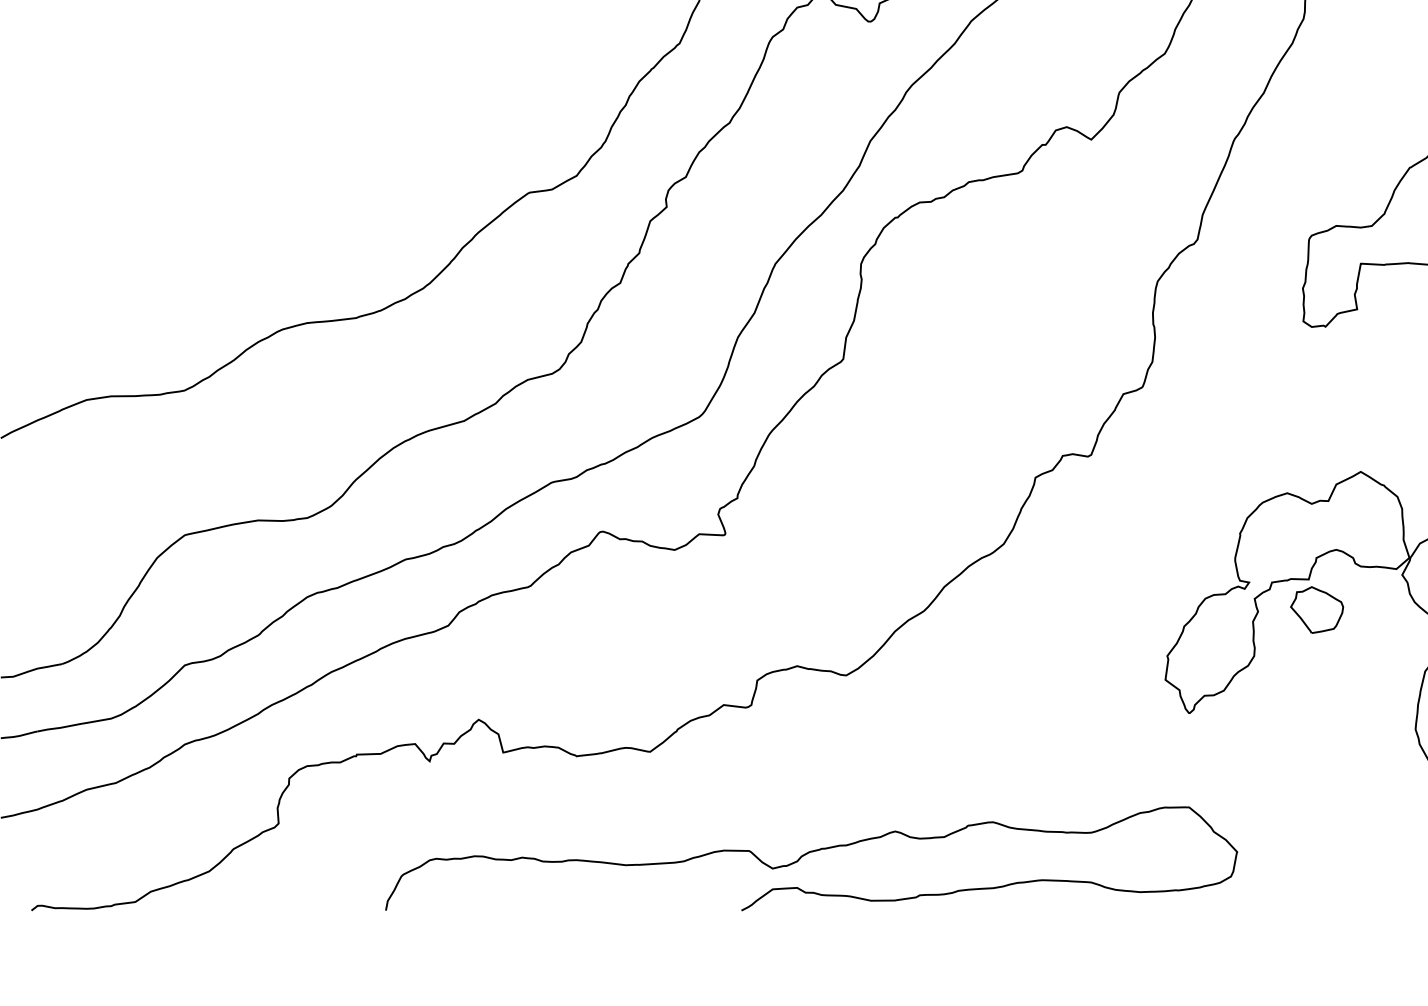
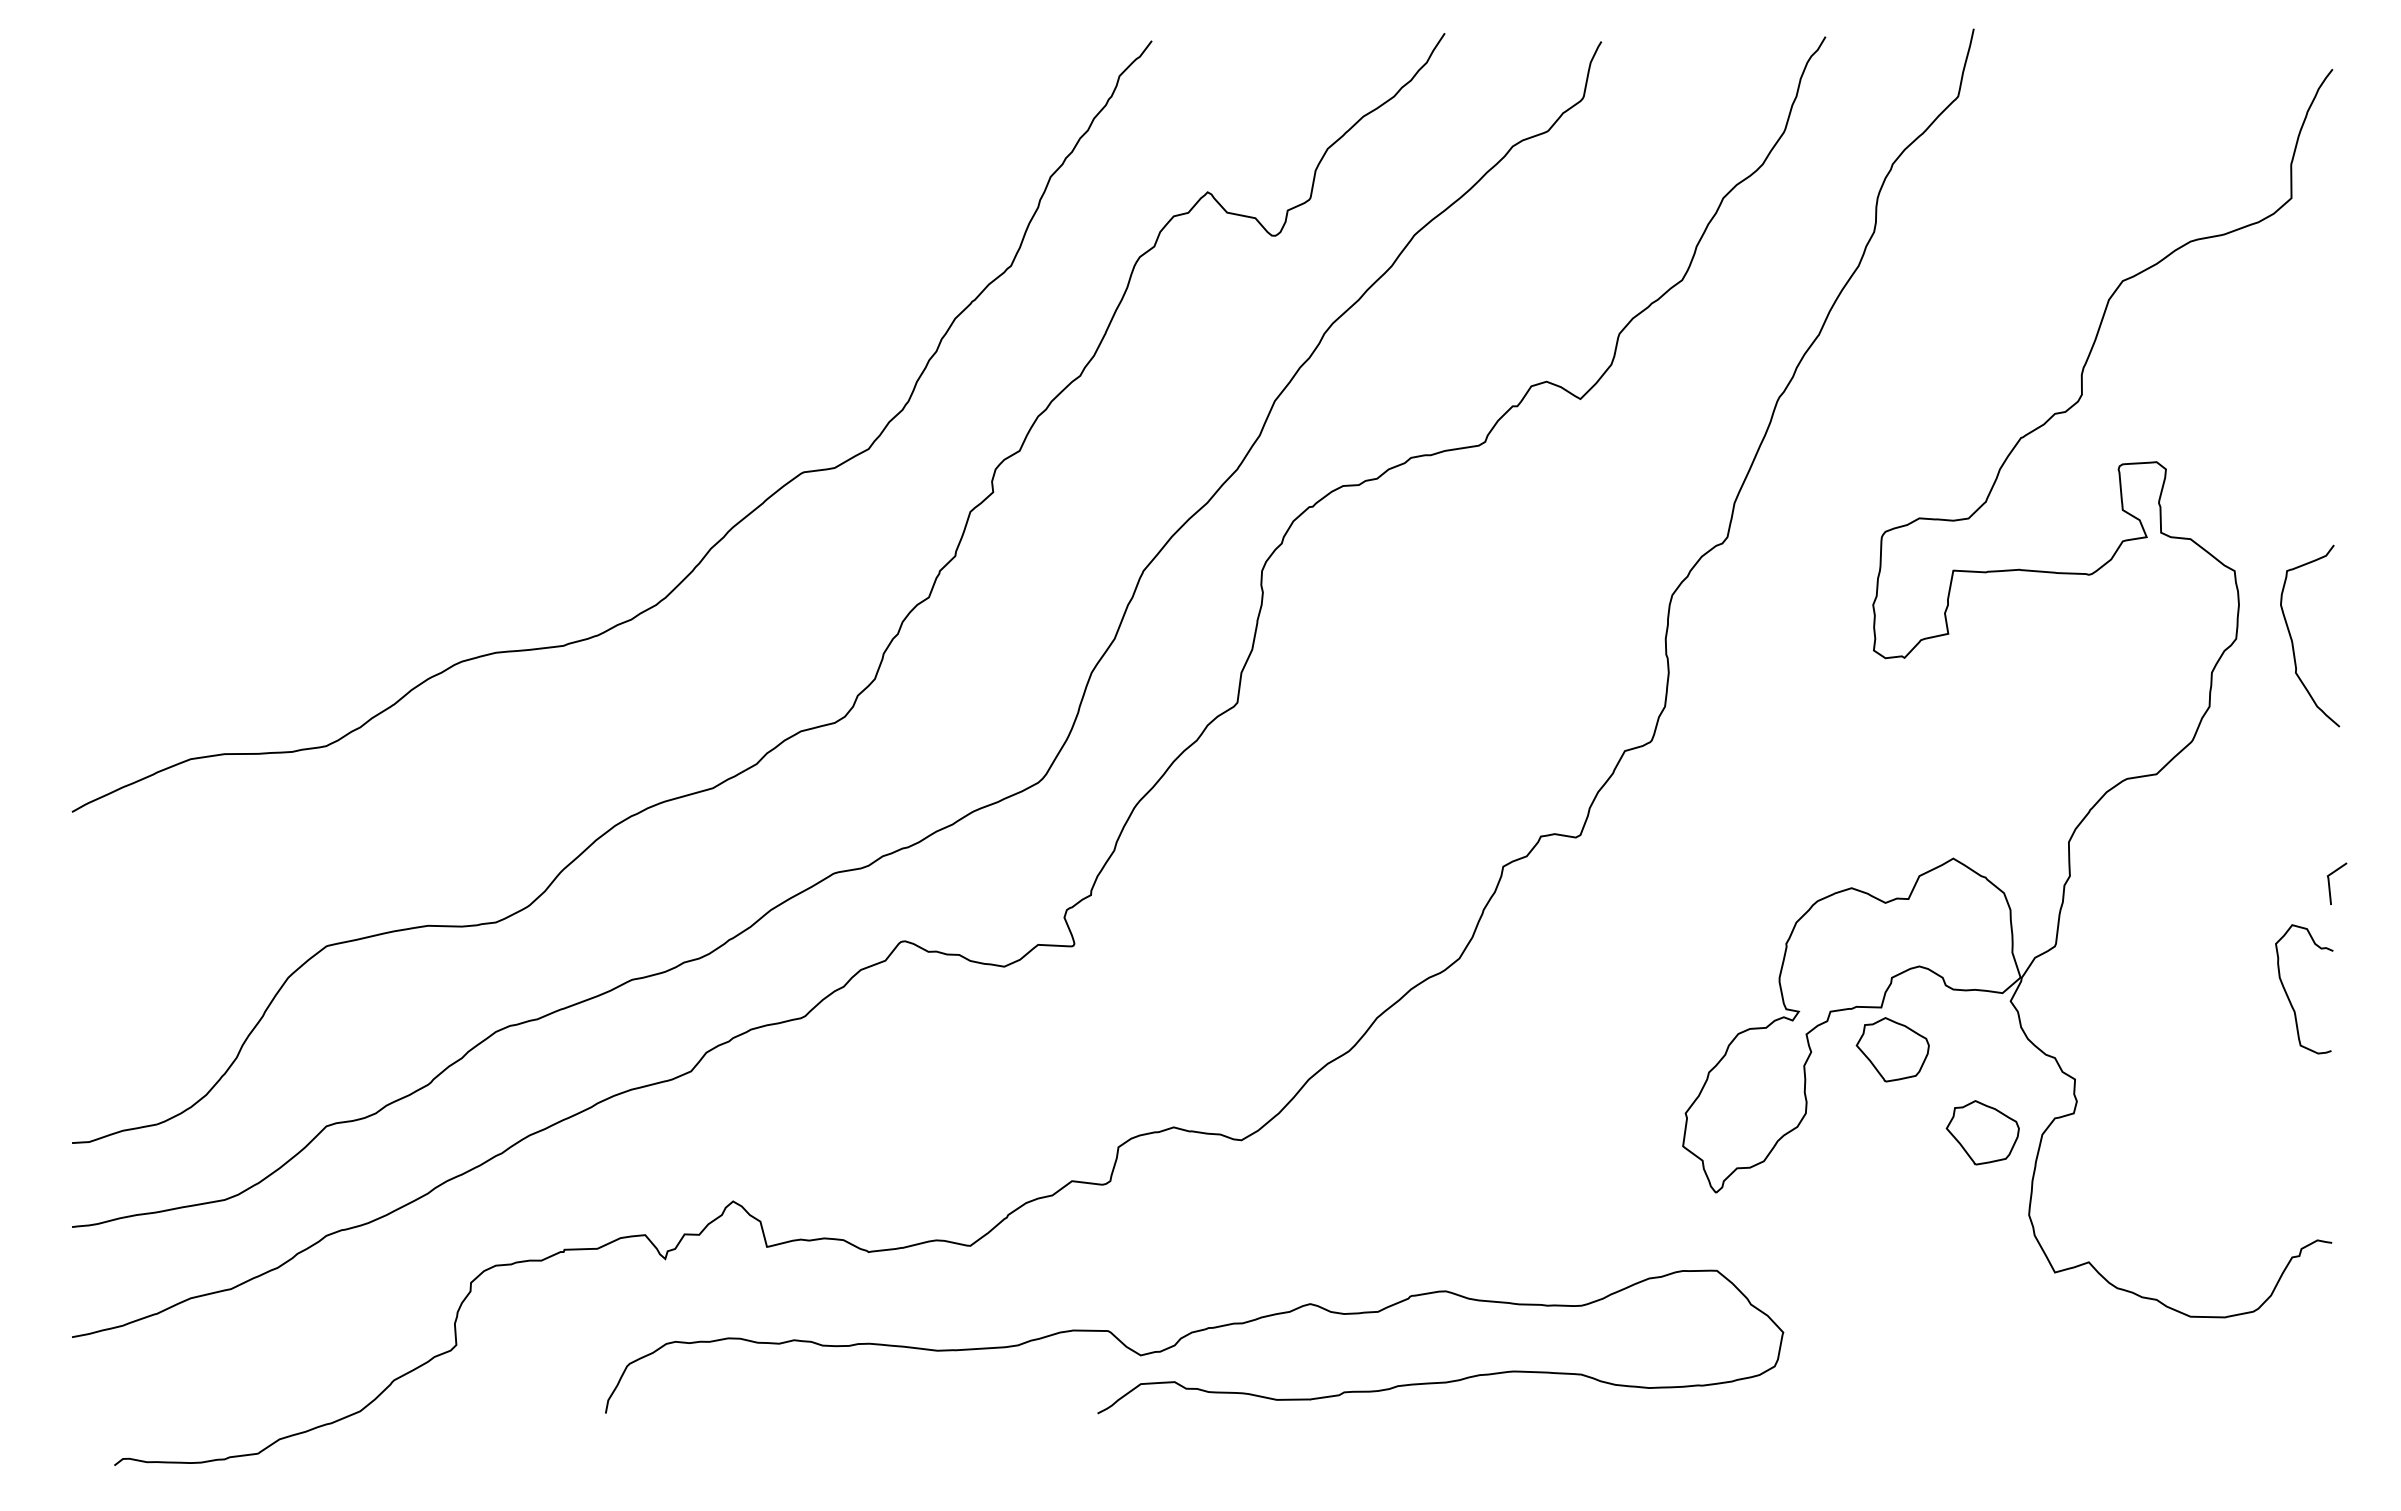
part: (1381, 669) -> (1982, 1132), added
curve: (810, 852) -> (1193, 1333), moved

